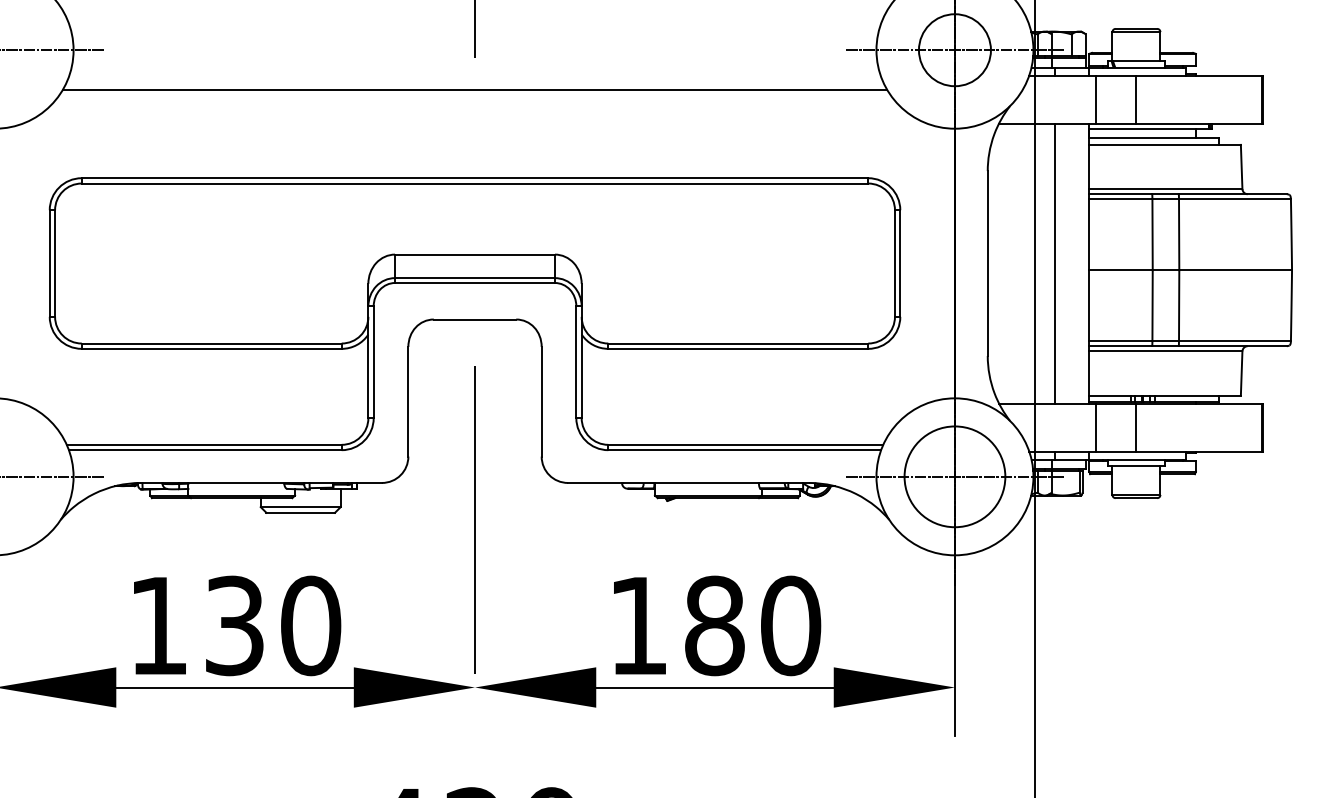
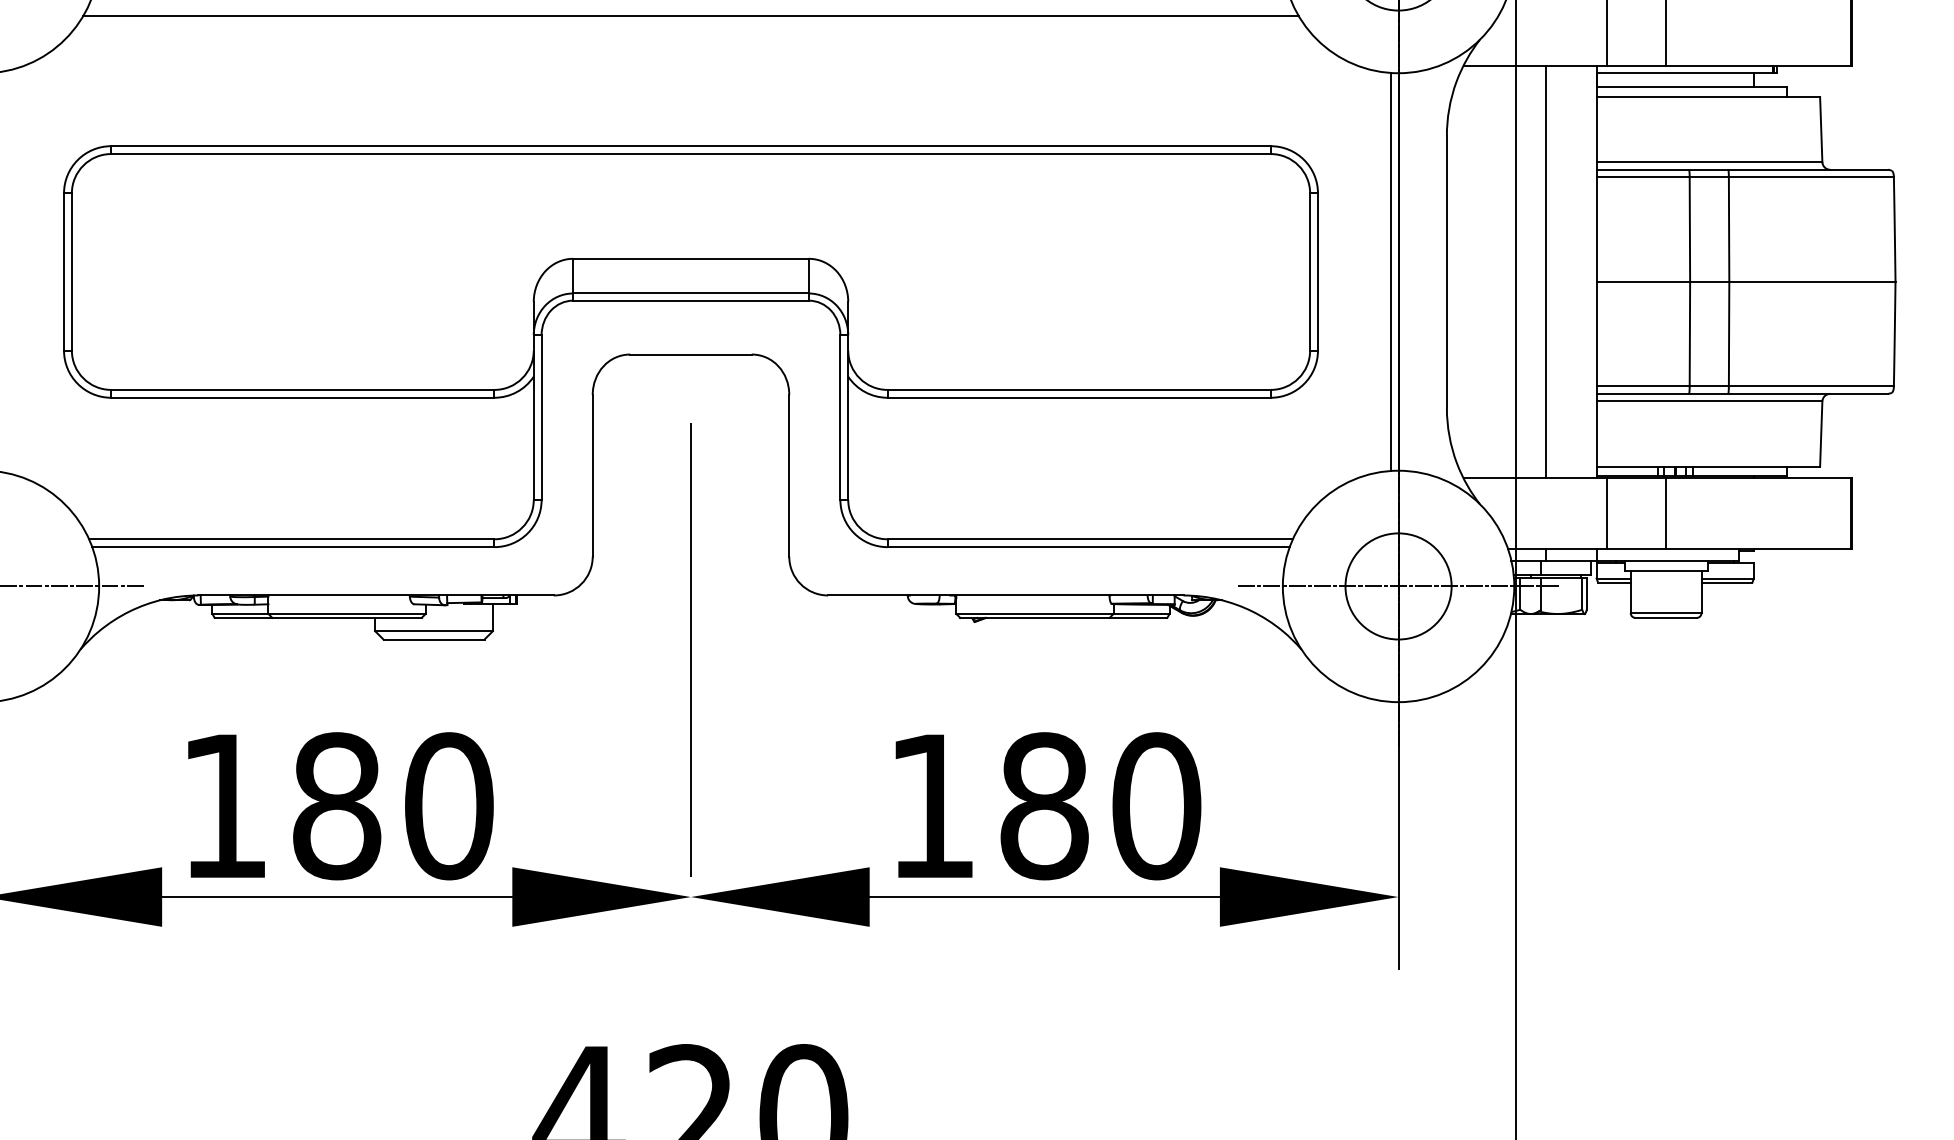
line: (949, 263) -> (1390, 271), added
circle: (954, 476) -> (1397, 585), size x0.71
text: (234, 625) -> (336, 805), 130 -> 180

